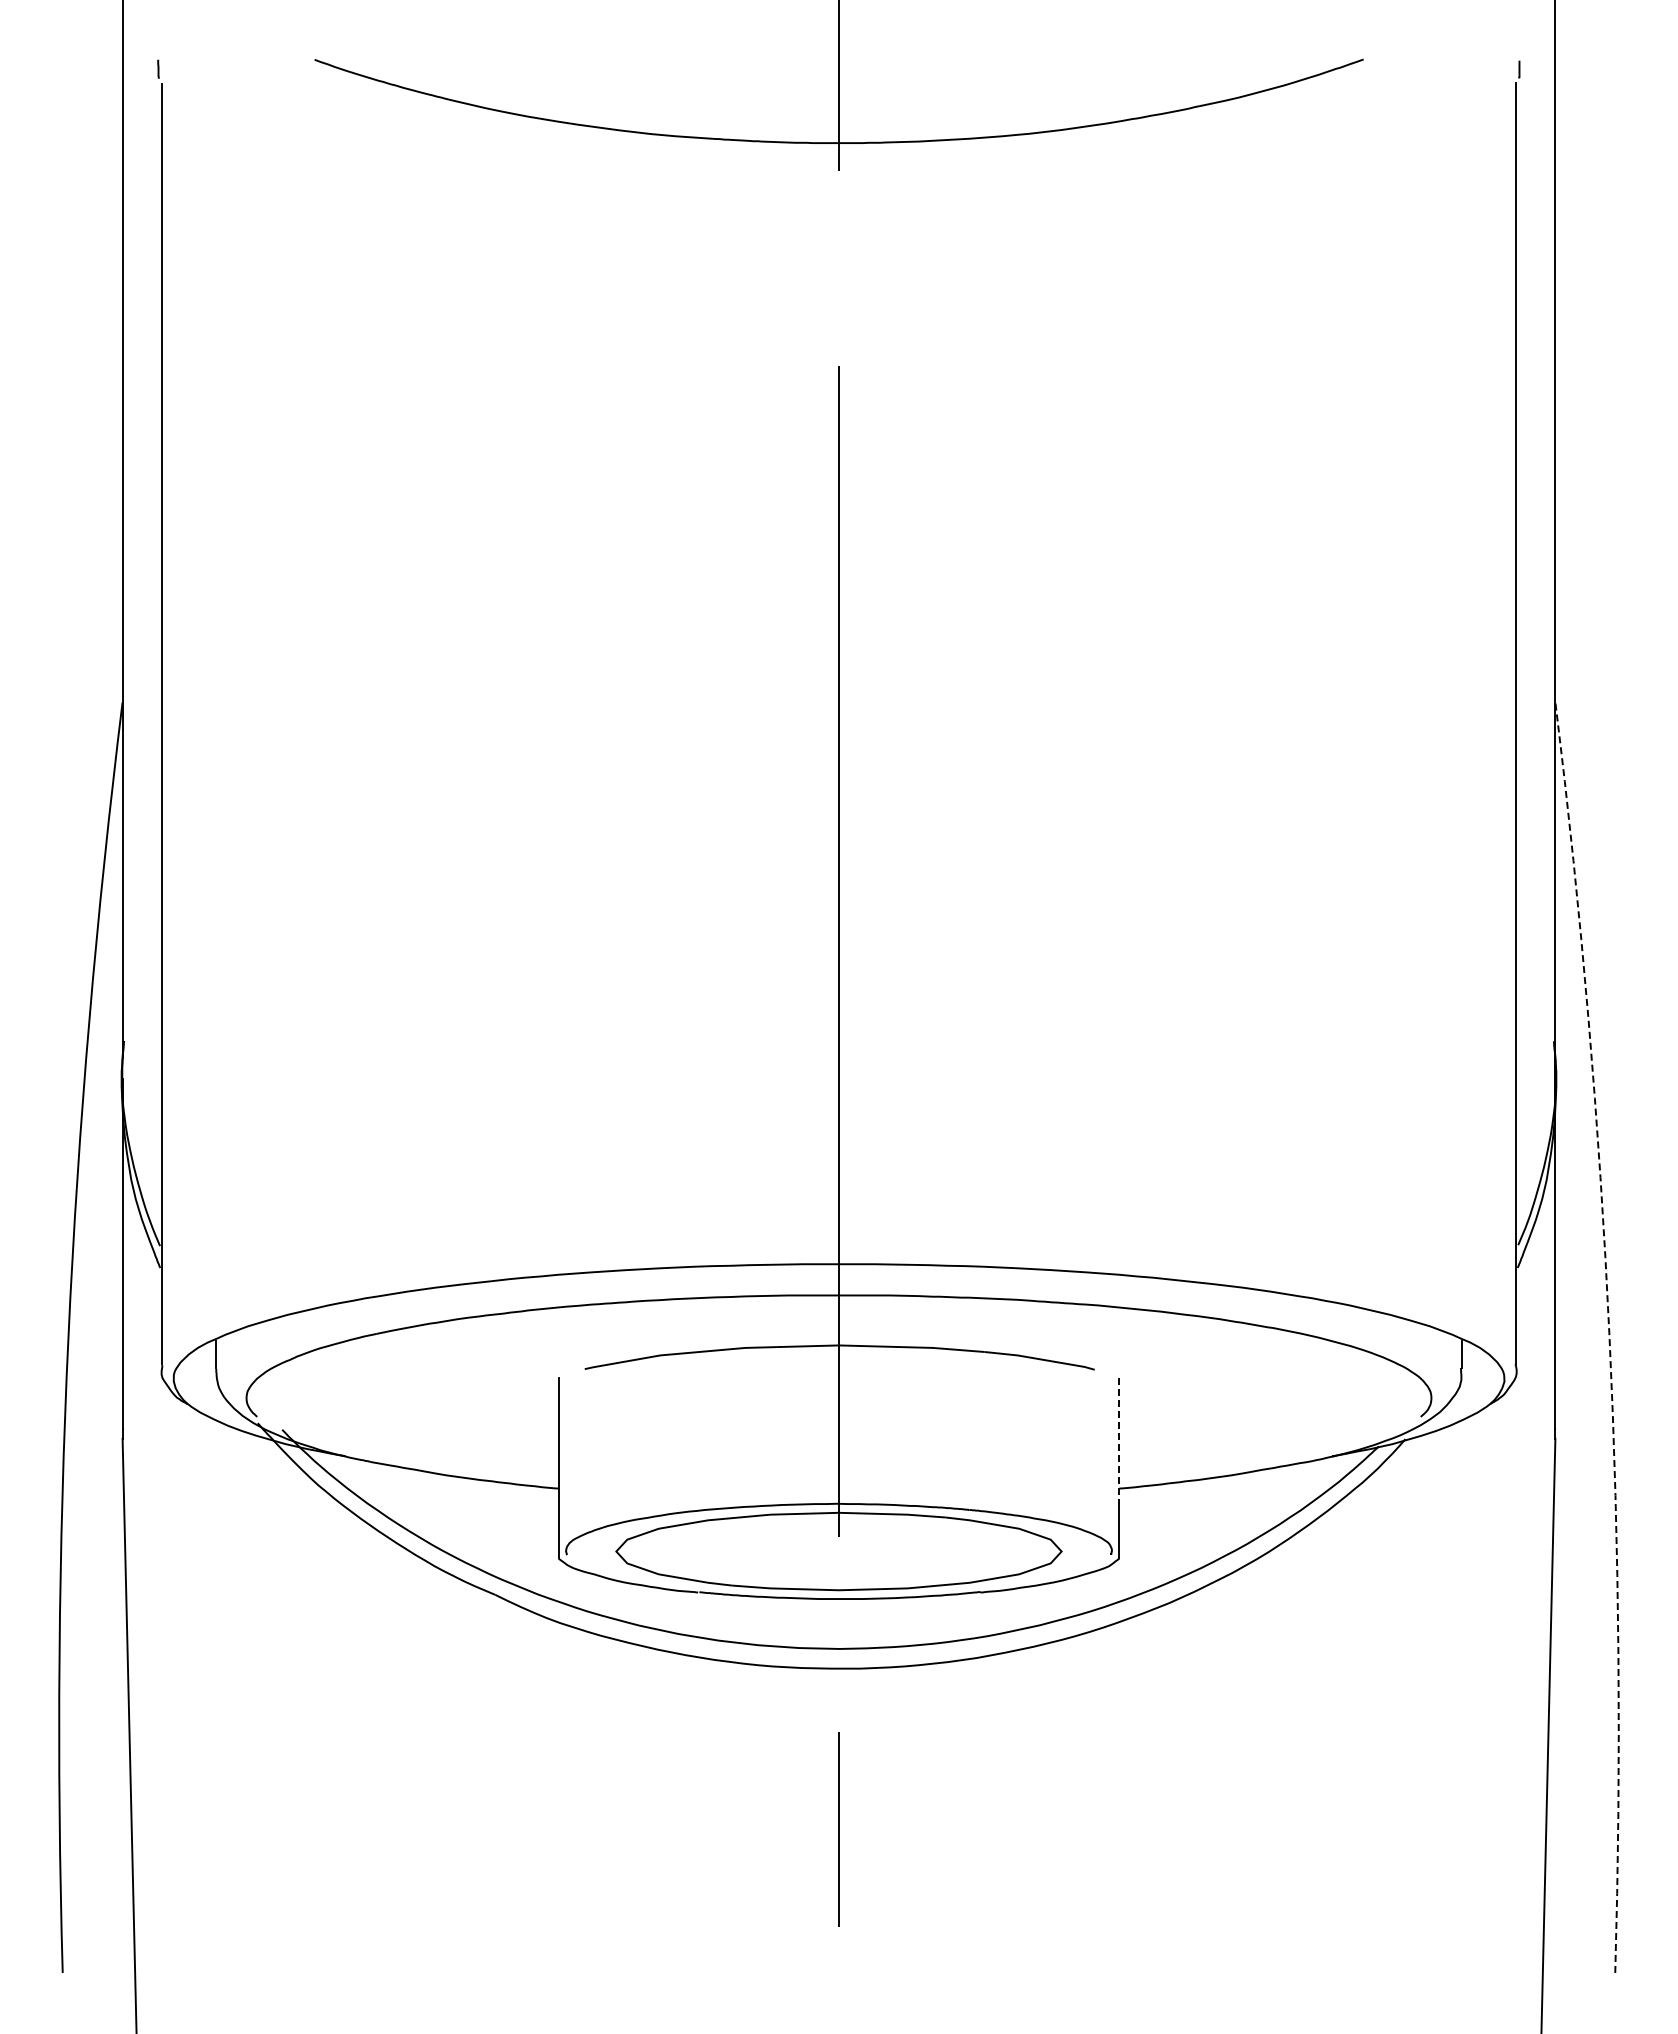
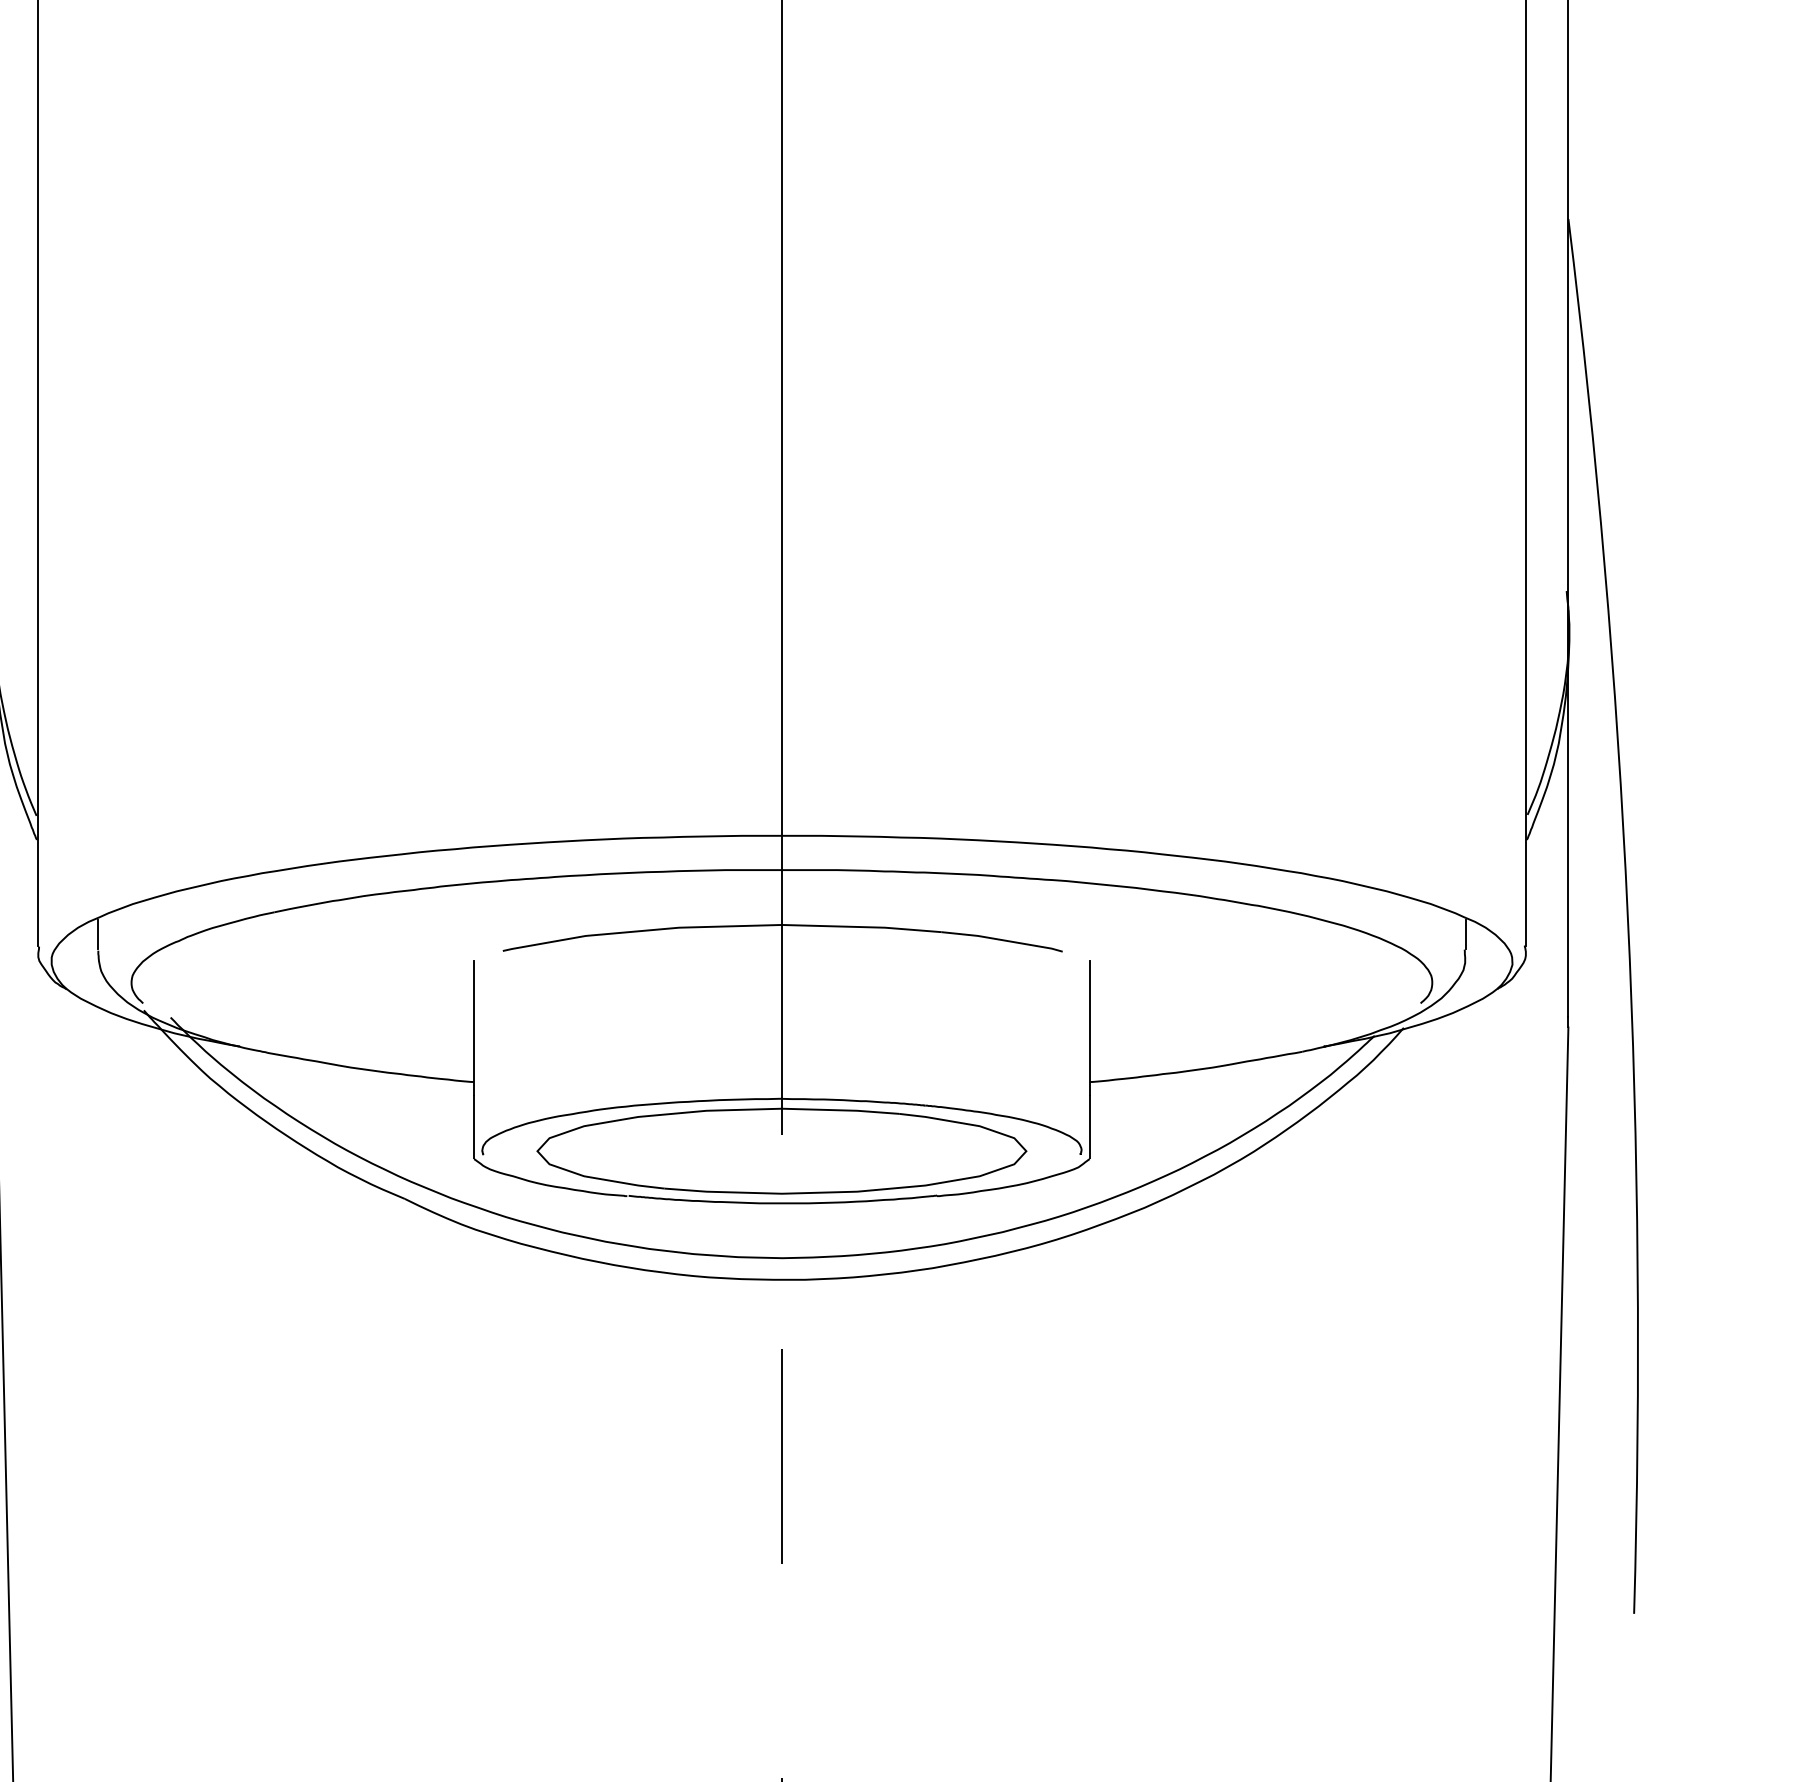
arc: (1609, 1336) -> (1627, 915), dashed -> solid
line: (1119, 1439) -> (1089, 1028), dashed -> solid

